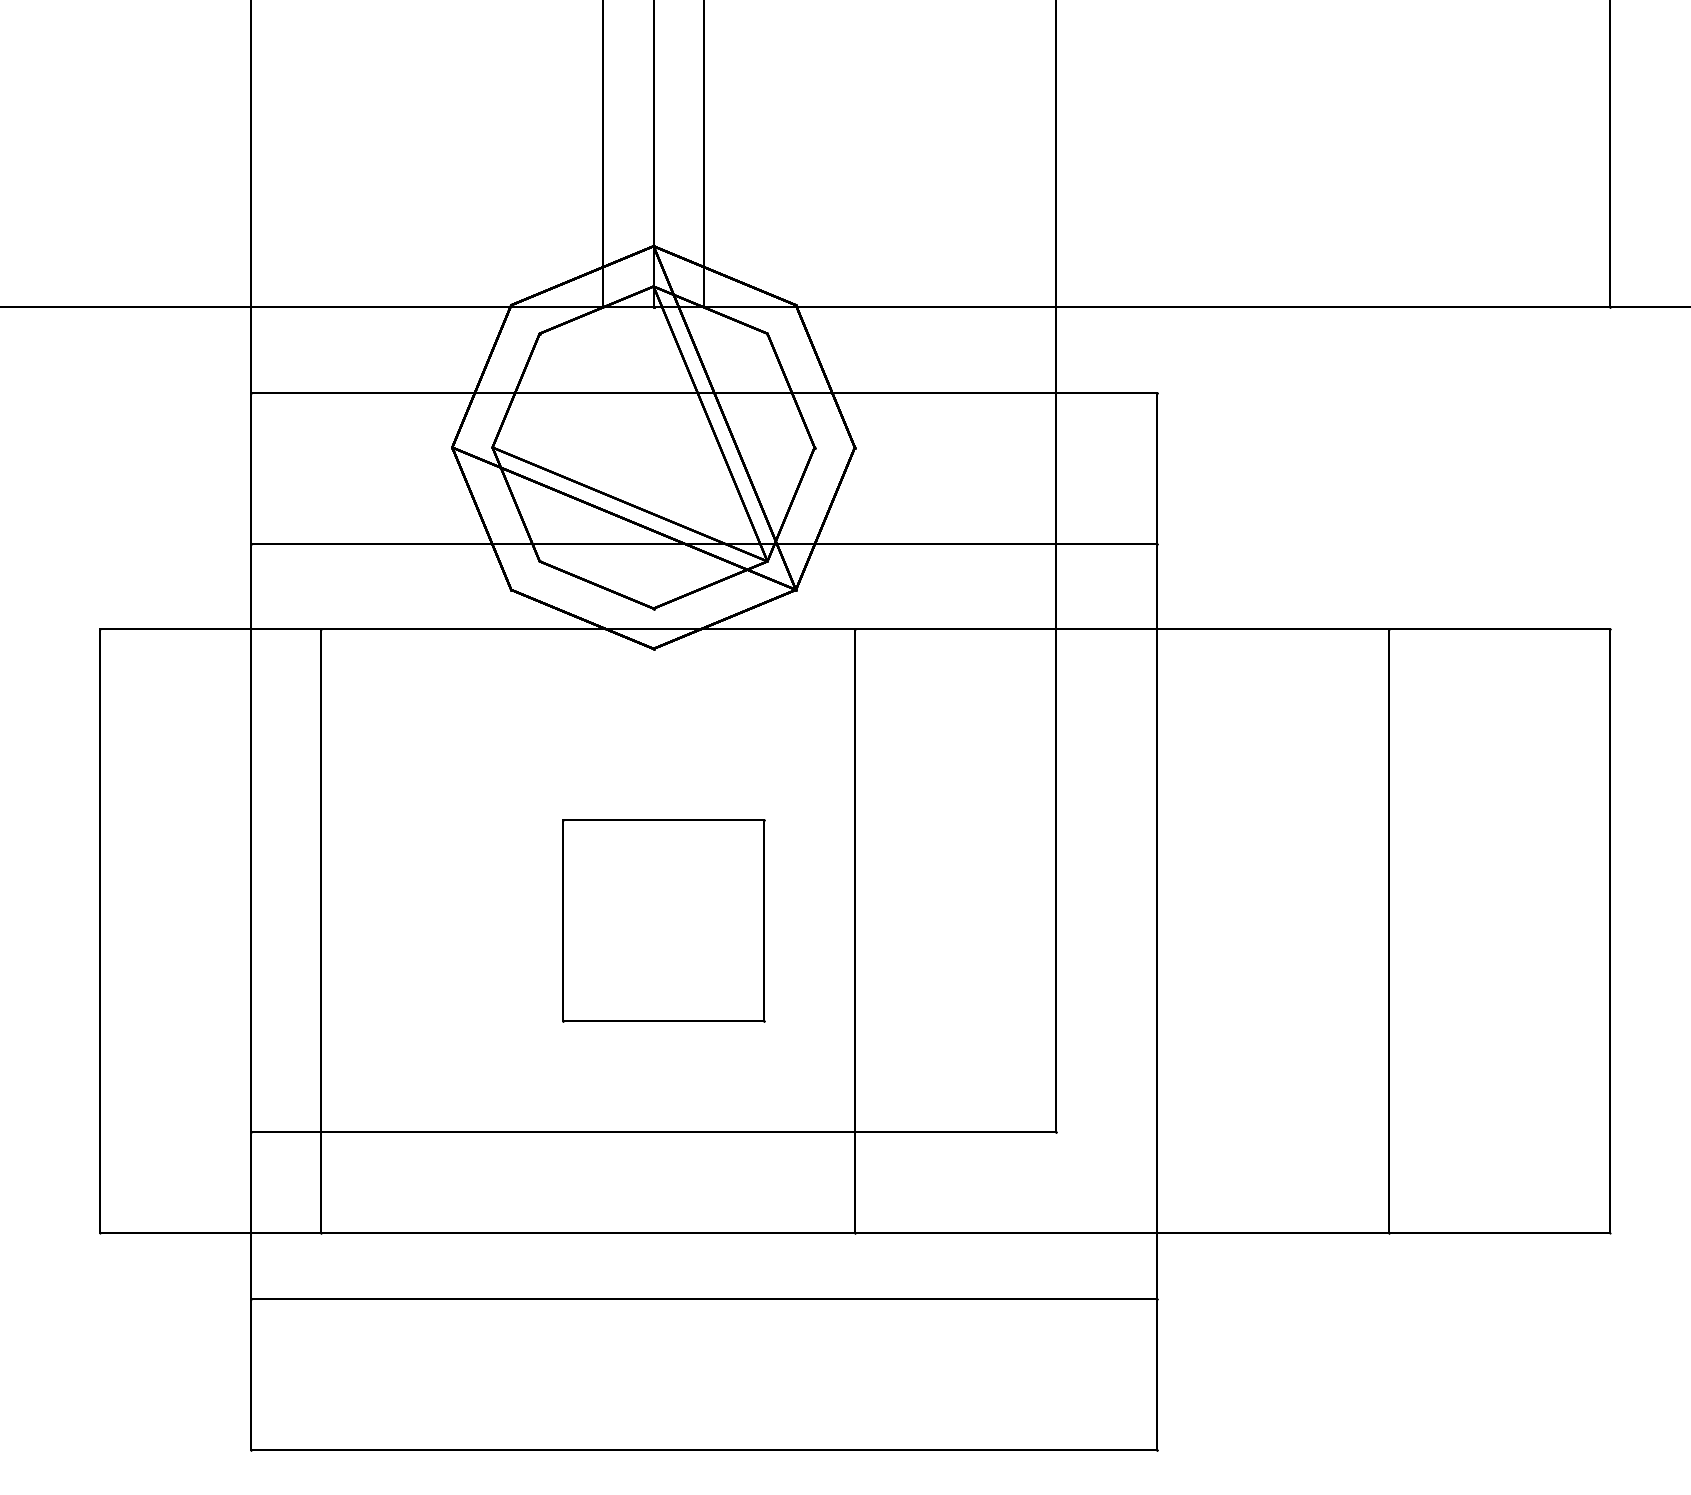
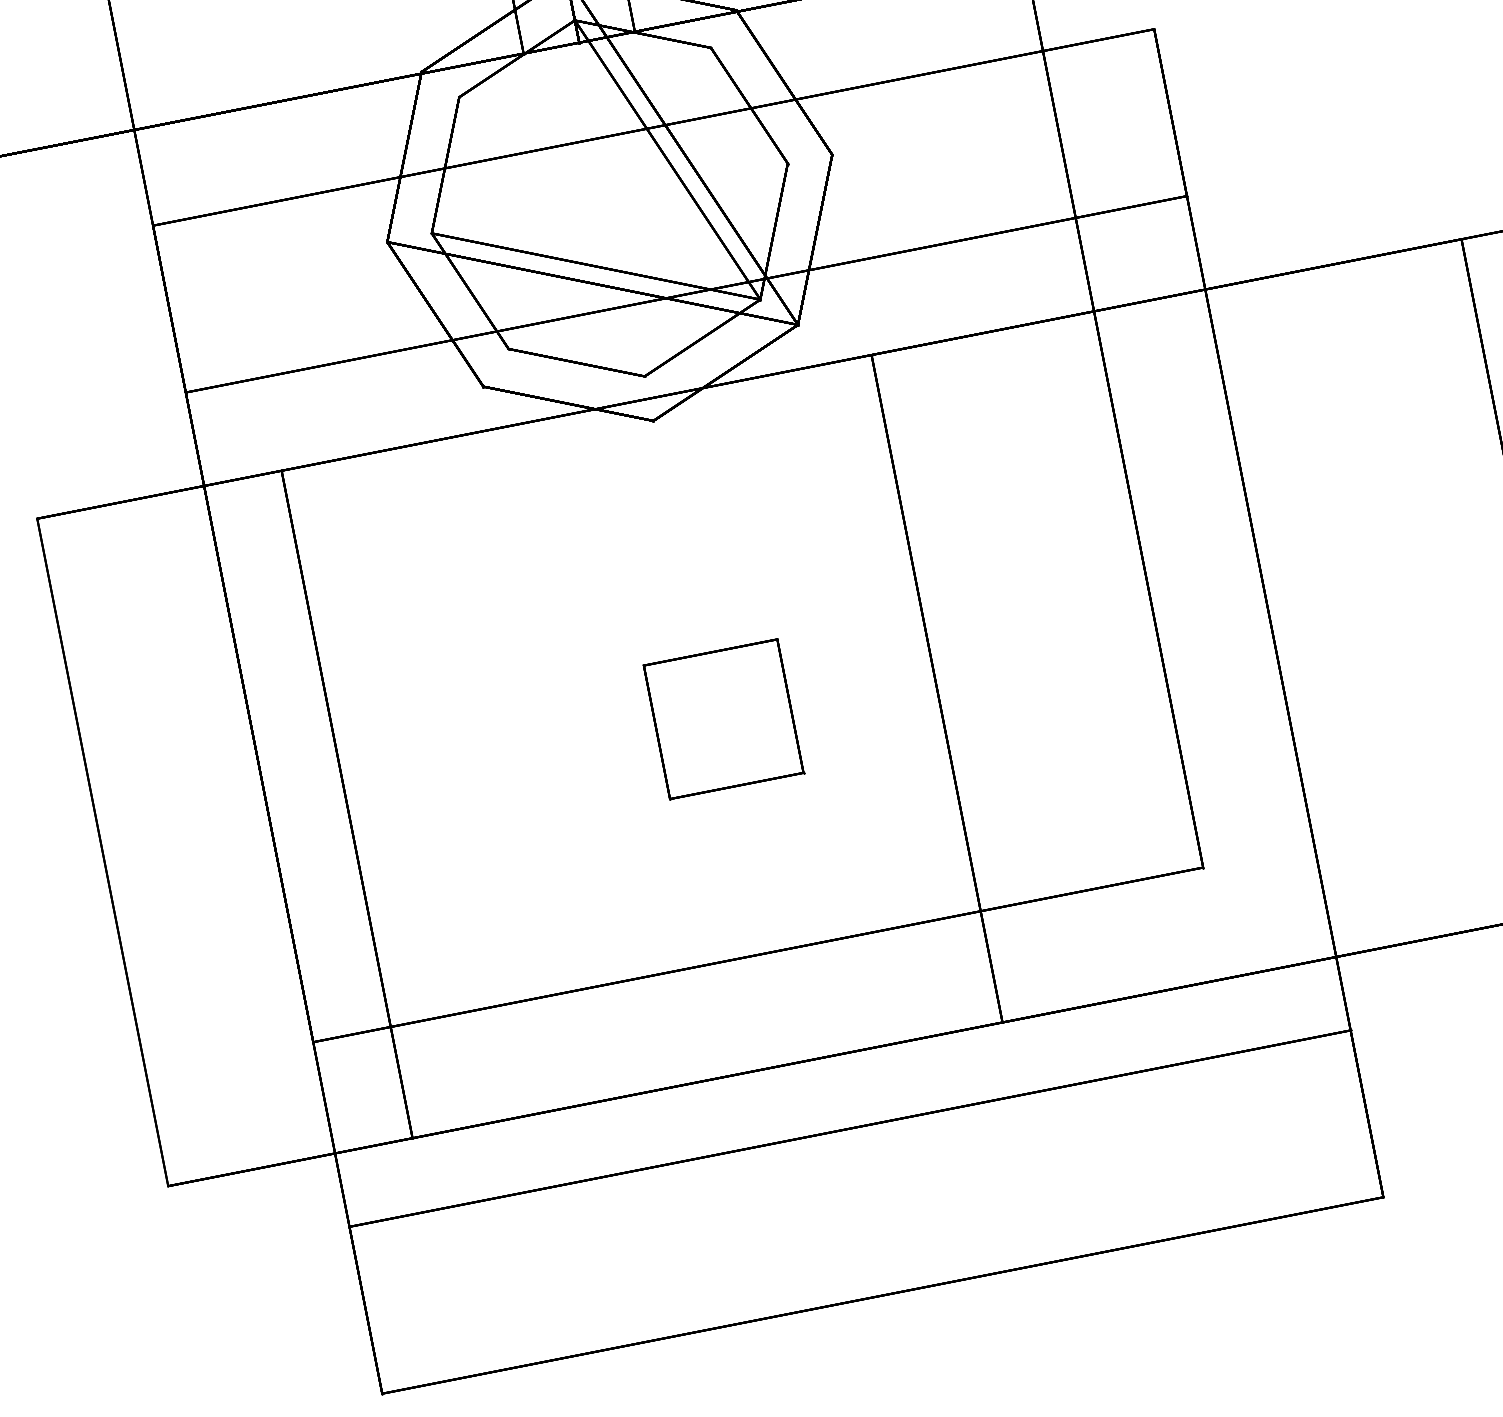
part: (663, 920) -> (723, 719), size x0.6

